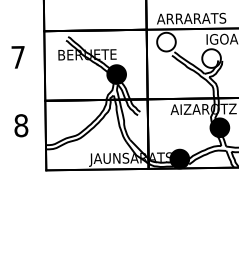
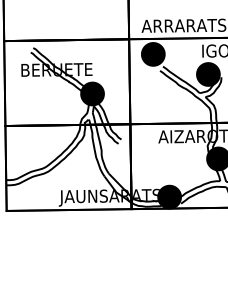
fill: (166, 41) -> (153, 53), added
fill: (211, 58) -> (208, 74), added

